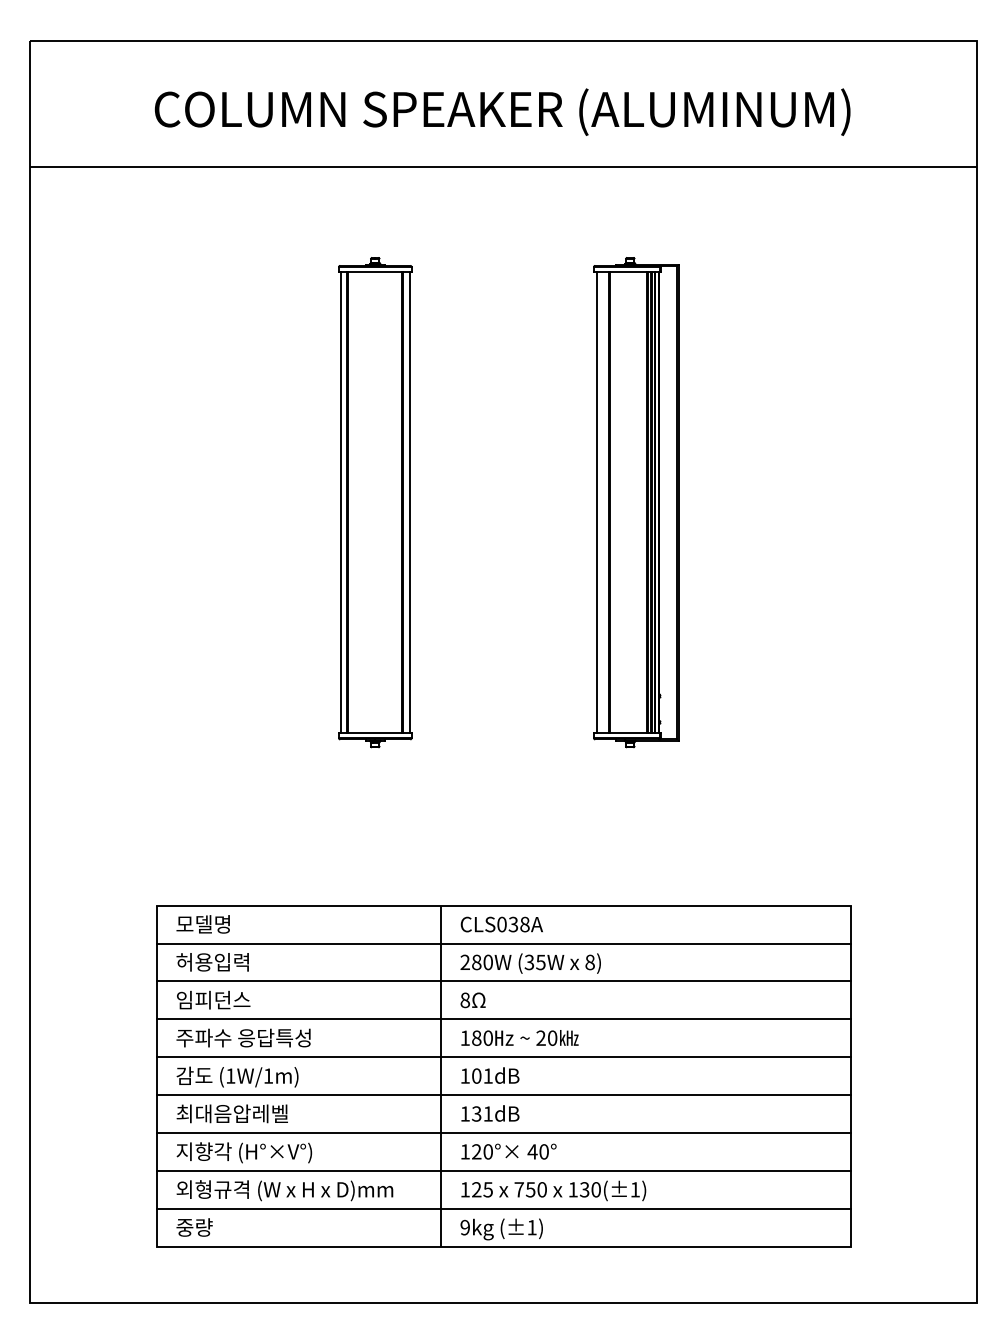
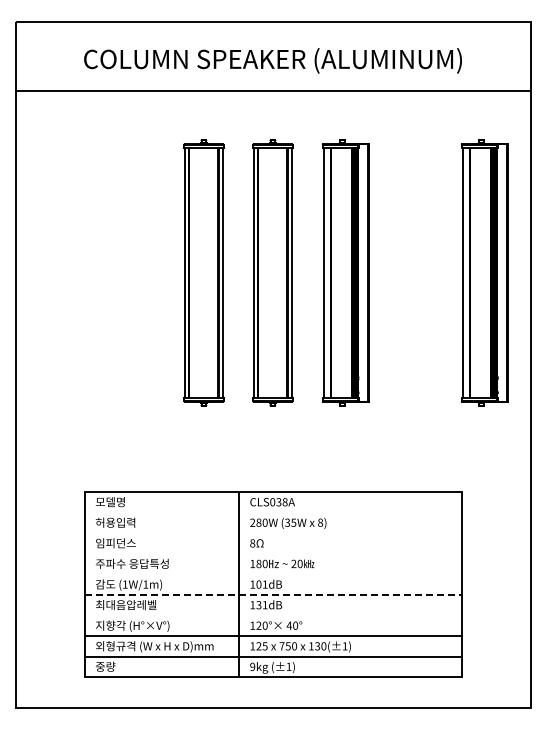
part: (501, 501) -> (272, 272), added
part: (891, 501) -> (484, 272), added
line: (503, 943) -> (273, 512), removed
line: (503, 982) -> (273, 533), removed
line: (503, 1018) -> (273, 553), removed
line: (503, 1057) -> (273, 574), removed
line: (503, 1094) -> (273, 594), solid -> dashed
line: (503, 1133) -> (273, 615), removed

